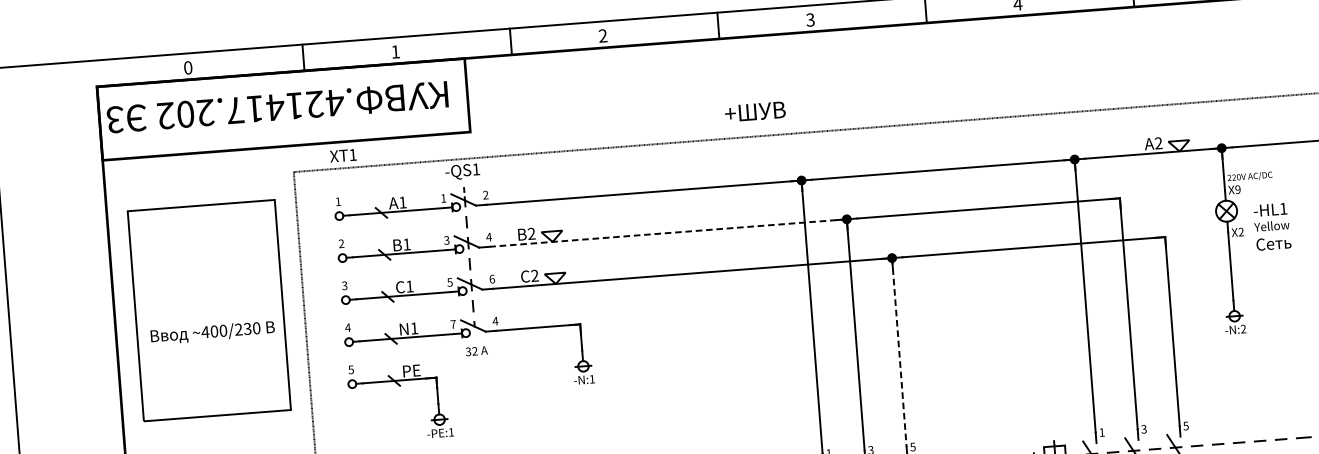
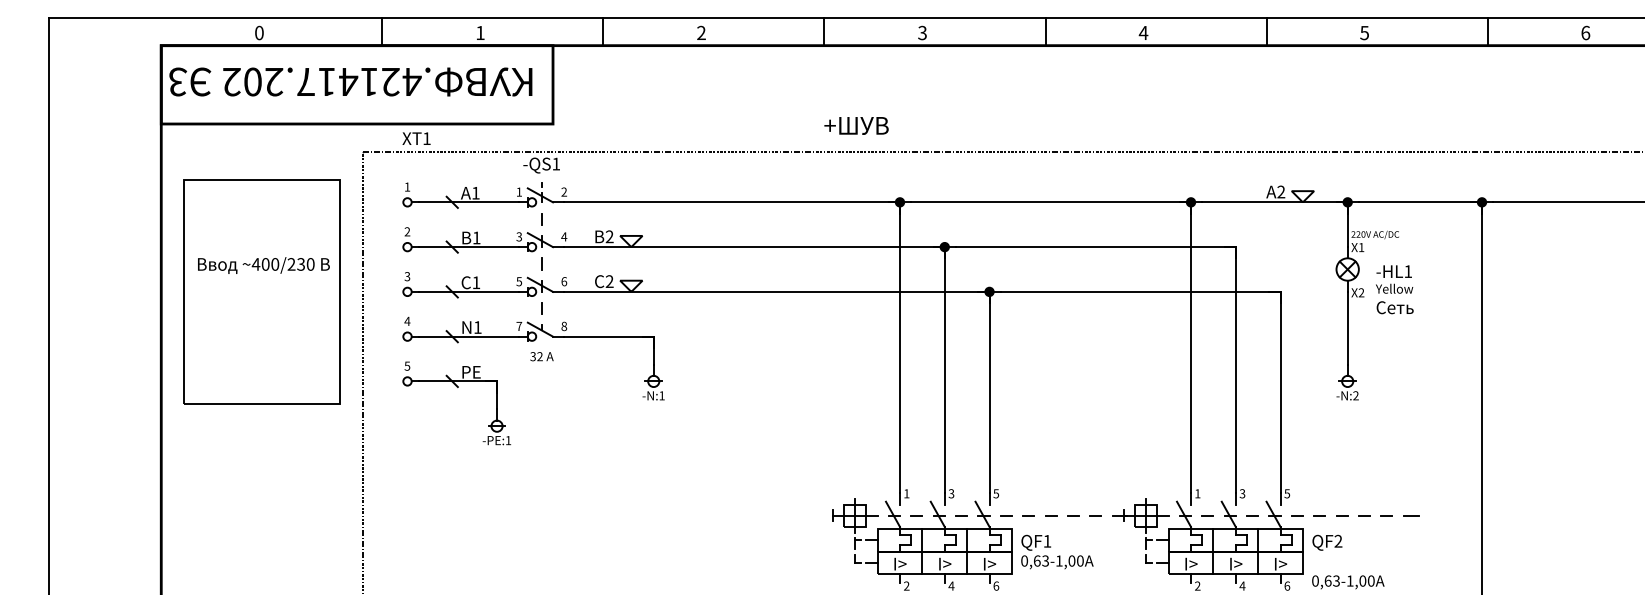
text: (1237, 189) -> (1361, 247), X9 -> X1
line: (667, 233) -> (753, 247), dashed -> solid
text: (495, 321) -> (564, 326), 4 -> 8
text: (212, 332) -> (263, 265), moved
line: (899, 352) -> (989, 392), dashed -> solid

